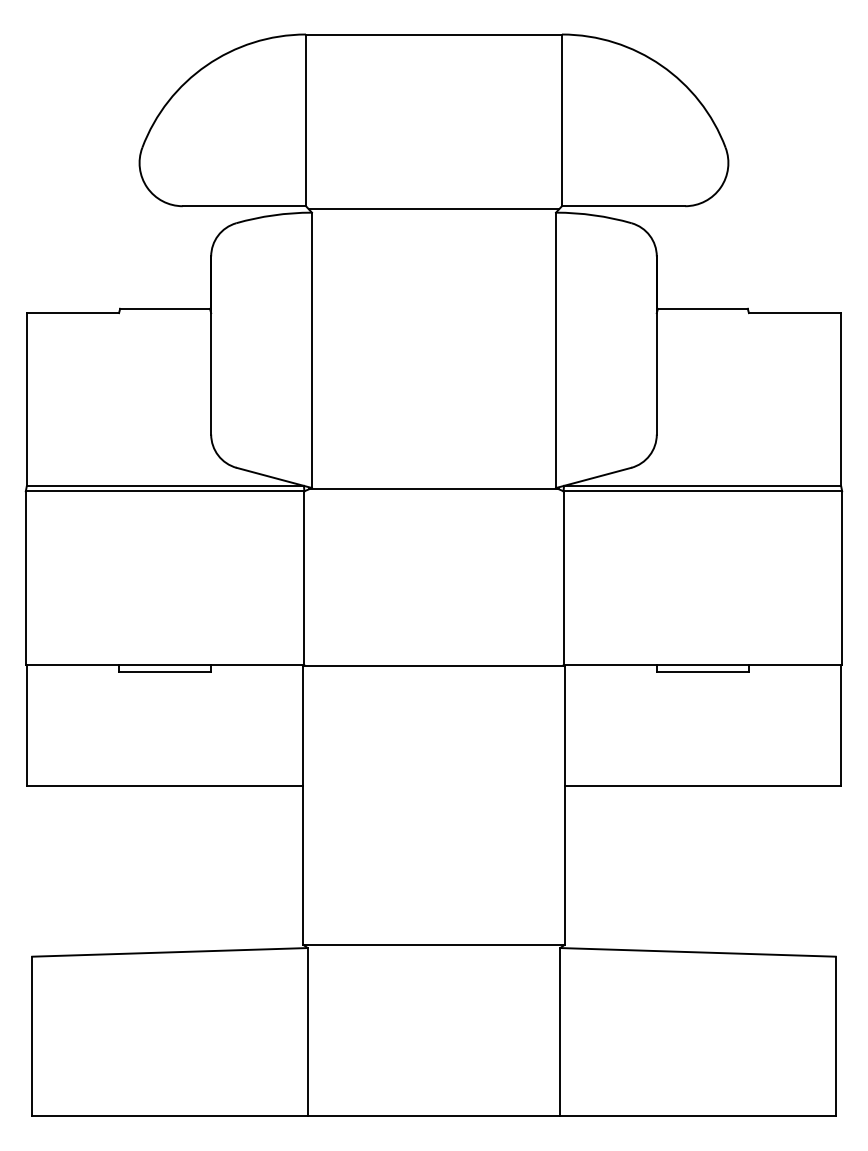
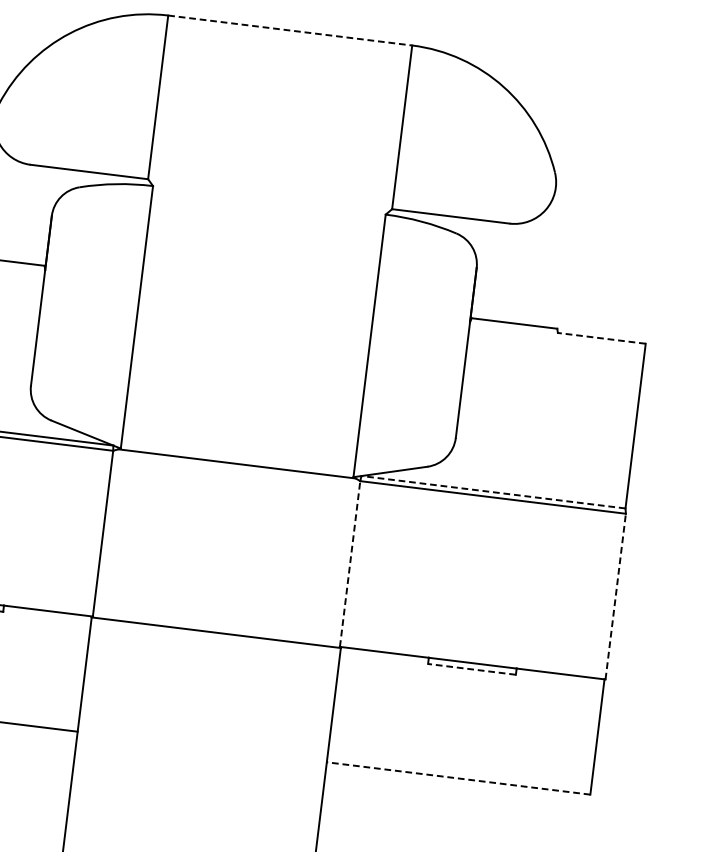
line: (434, 34) -> (290, 30), solid -> dashed
line: (433, 209) -> (269, 197), removed
line: (794, 313) -> (601, 338), solid -> dashed
line: (702, 485) -> (493, 491), solid -> dashed
line: (563, 578) -> (350, 564), solid -> dashed
line: (842, 578) -> (616, 596), solid -> dashed
line: (702, 671) -> (471, 669), solid -> dashed
line: (702, 786) -> (458, 778), solid -> dashed

